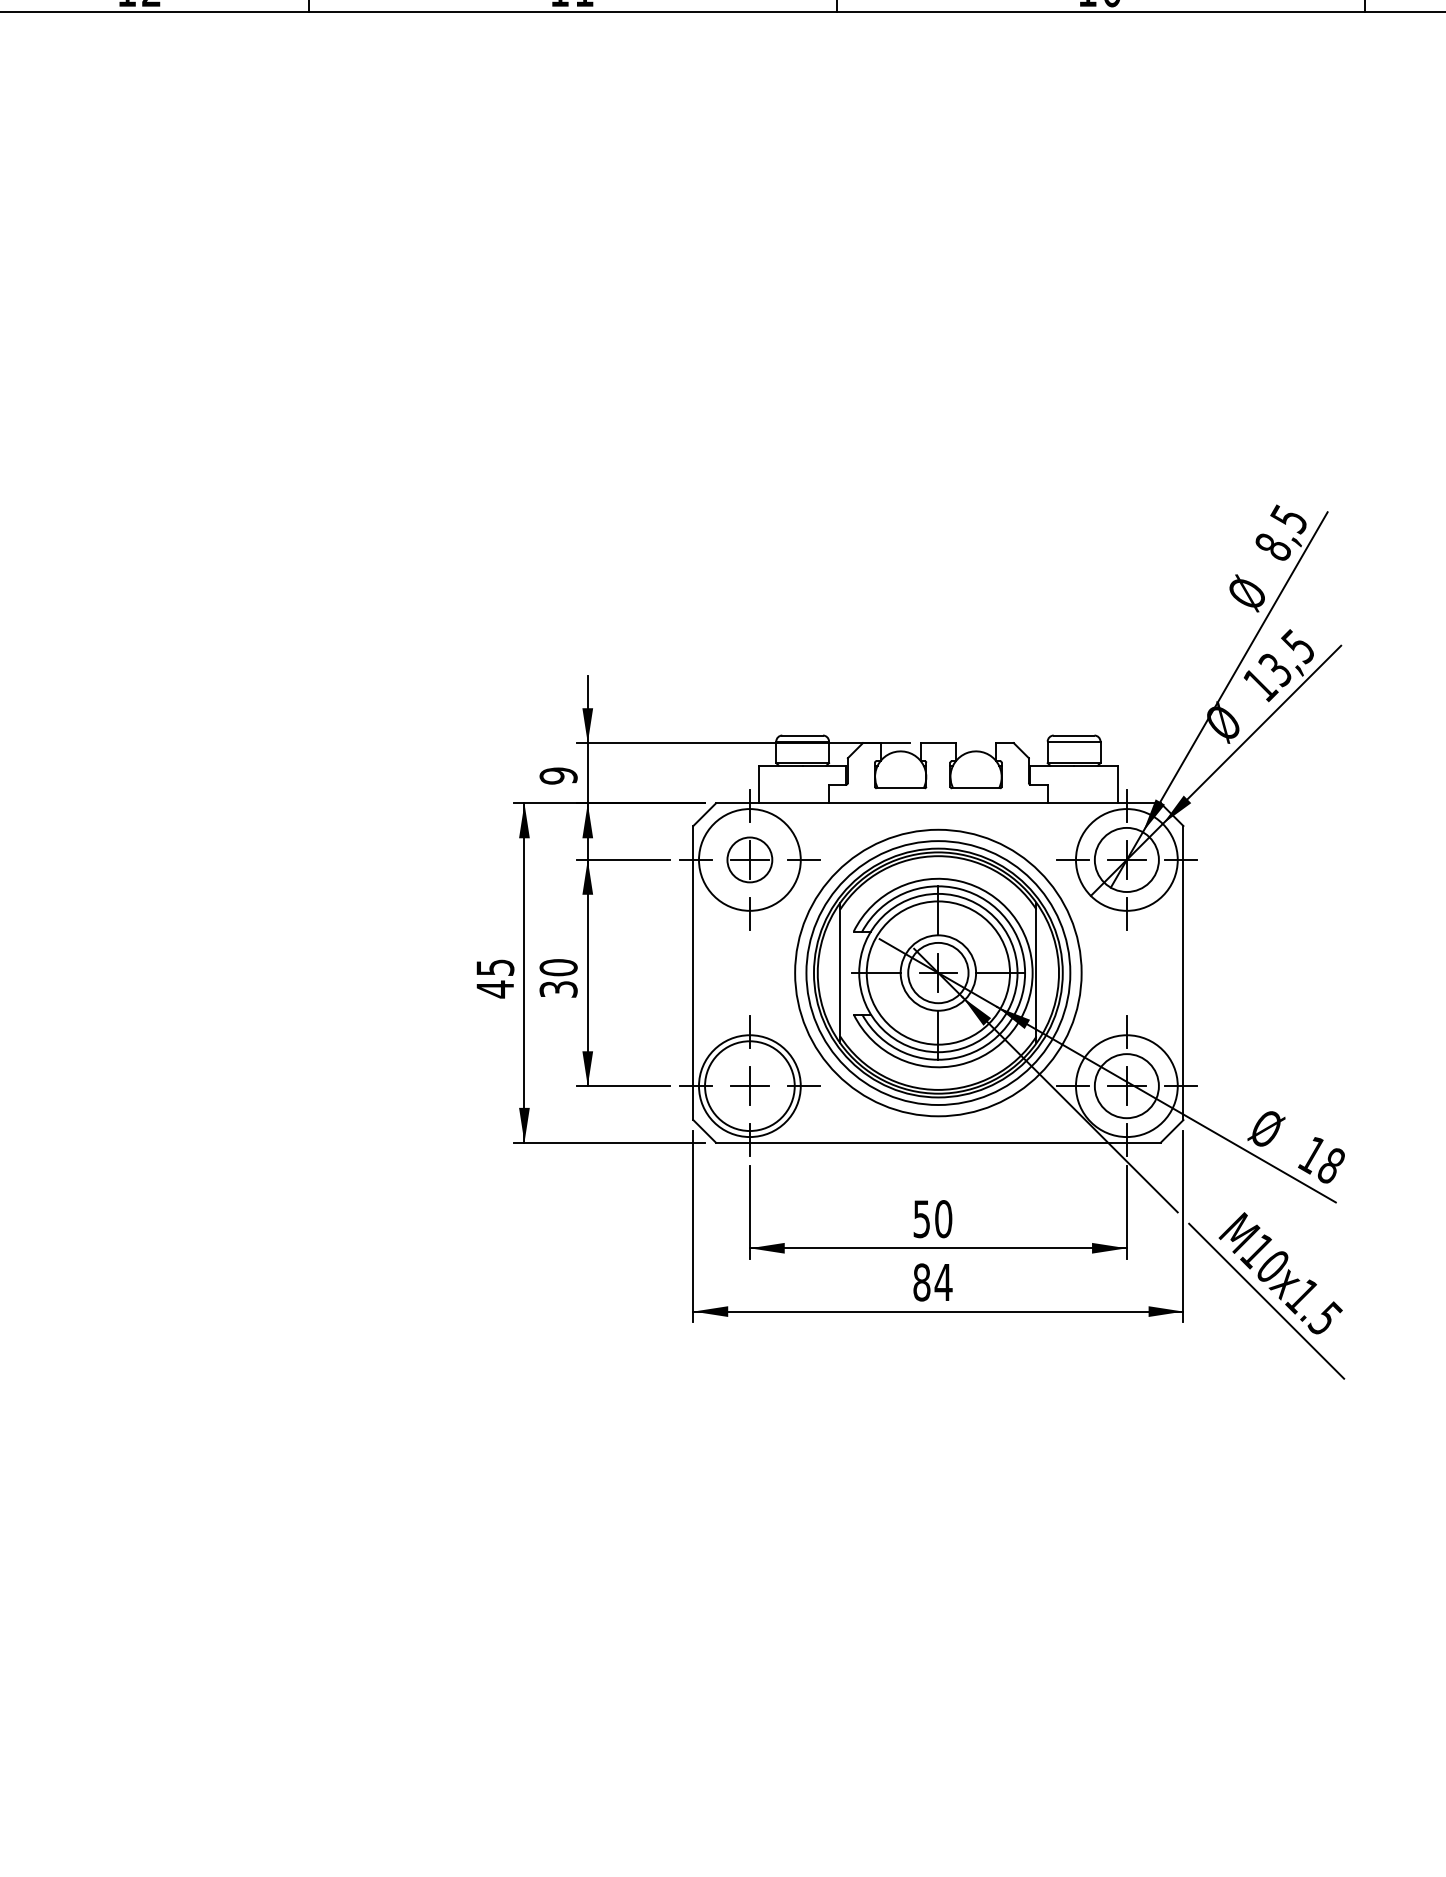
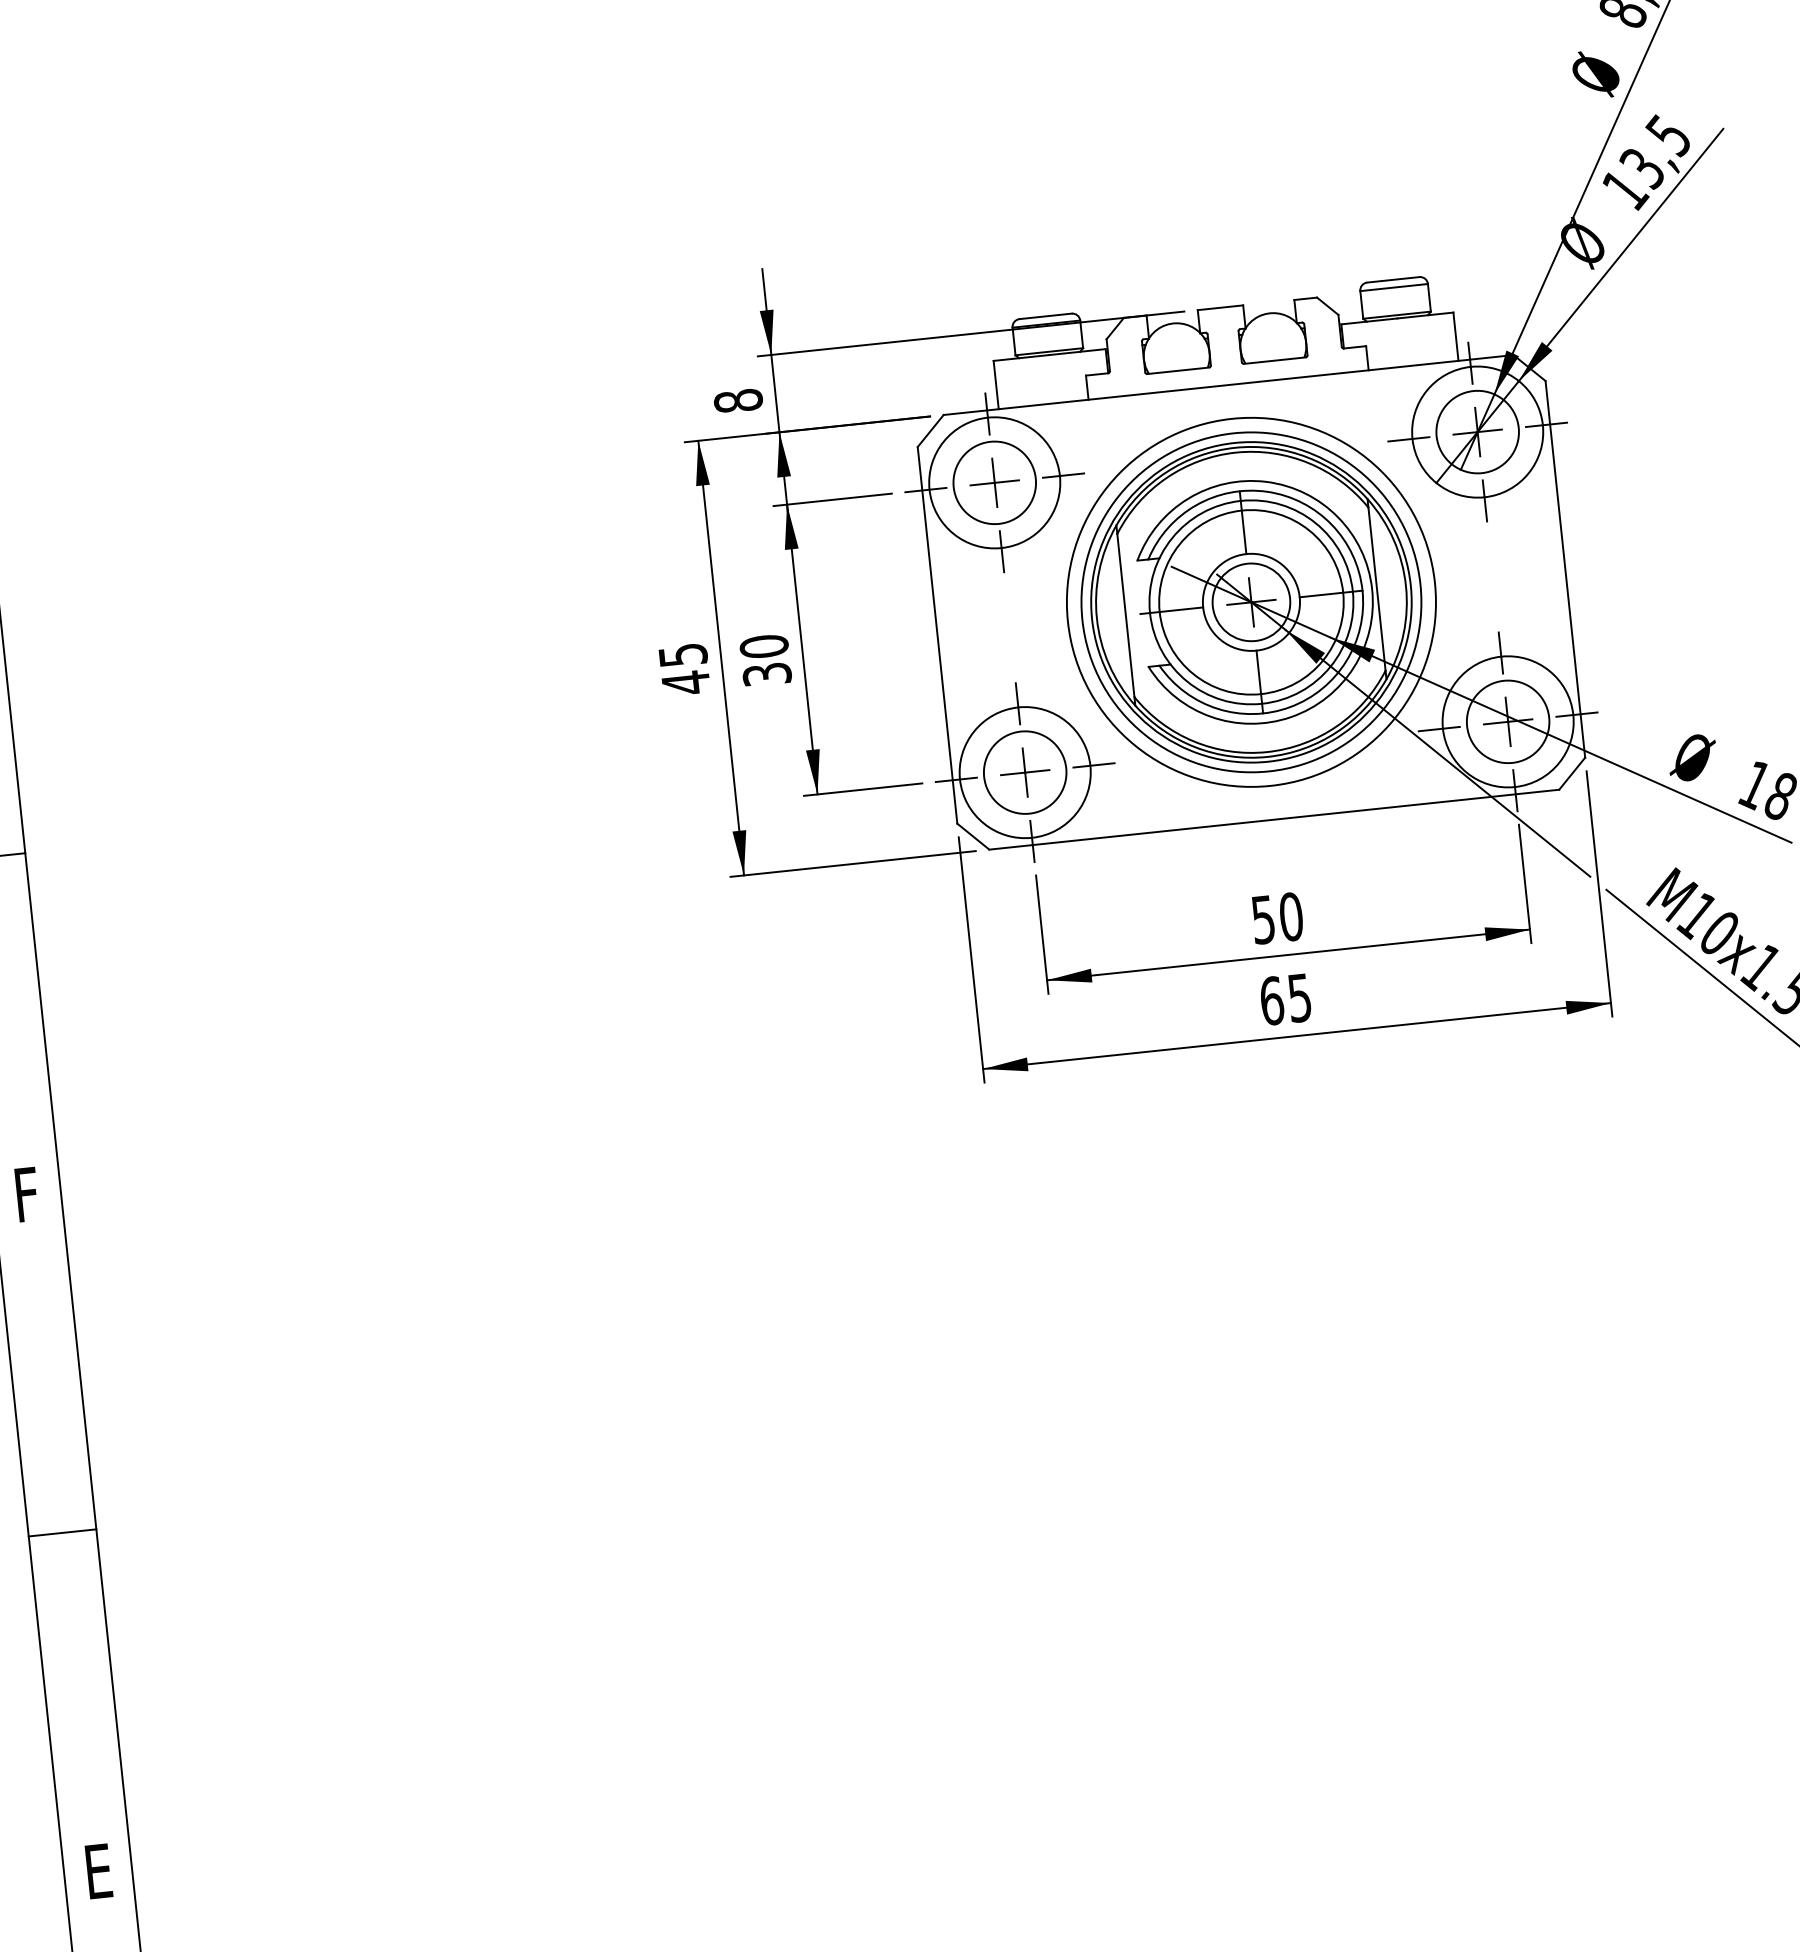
text: (558, 775) -> (738, 400), 9 -> 8
circle: (749, 859) -> (994, 482), size x1.43
circle: (749, 1086) -> (1024, 773), size x0.71
text: (932, 1282) -> (1285, 999), 84 -> 65

